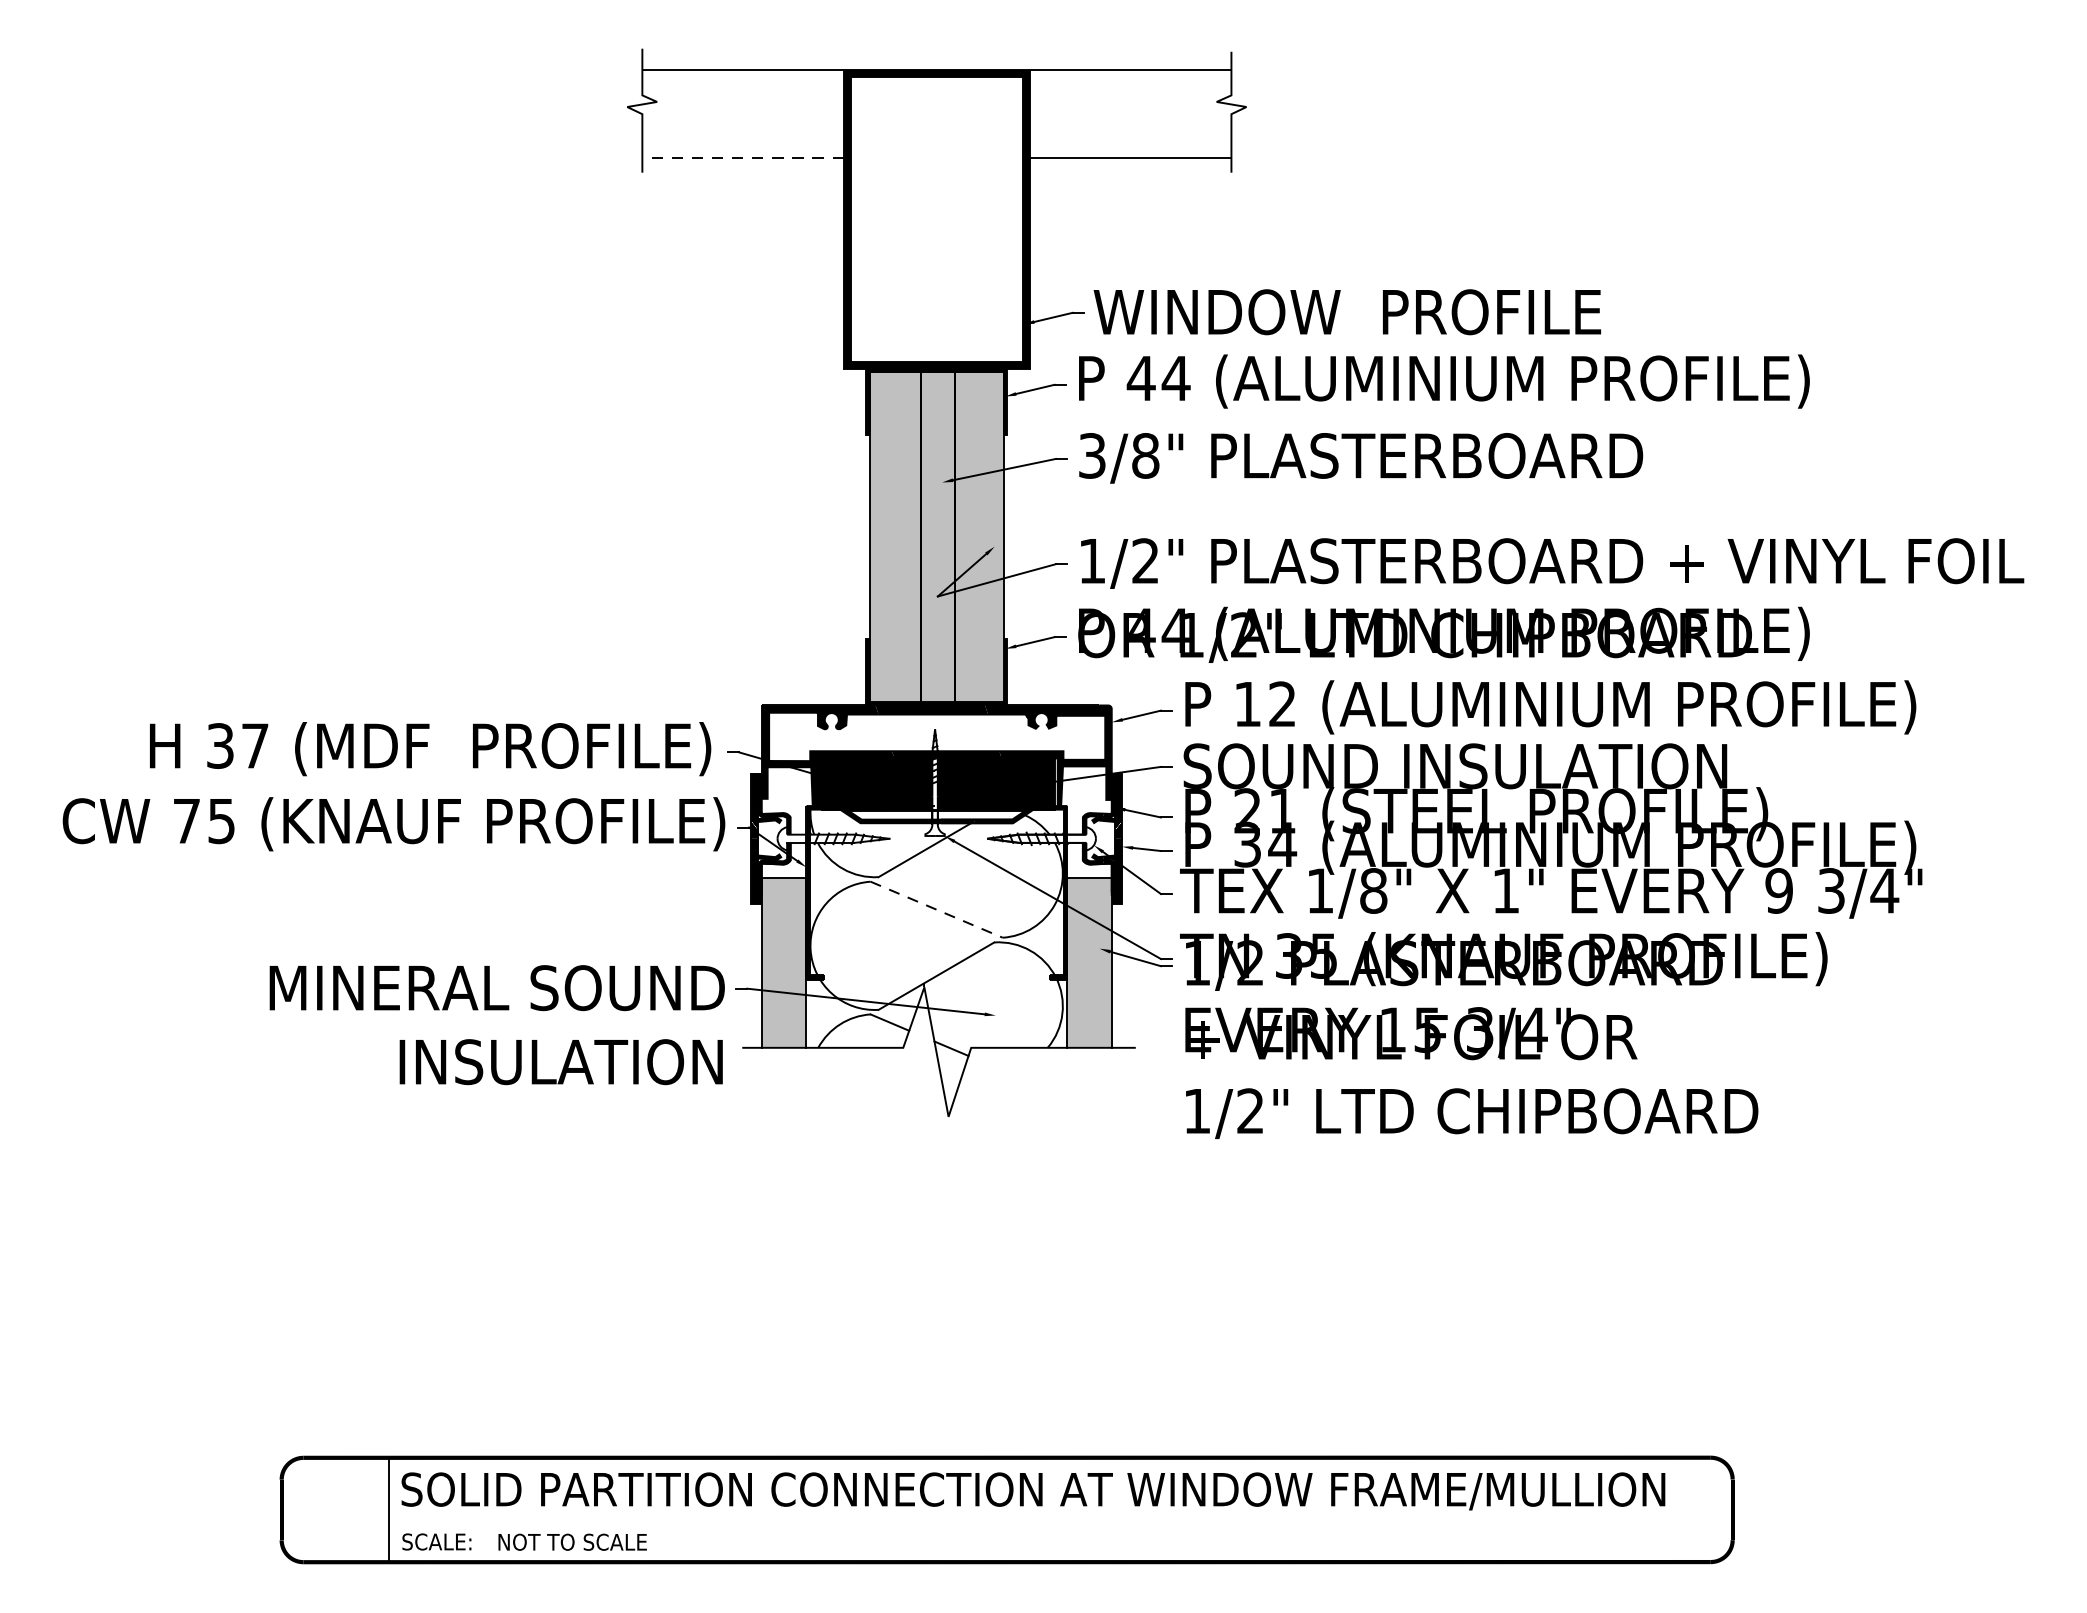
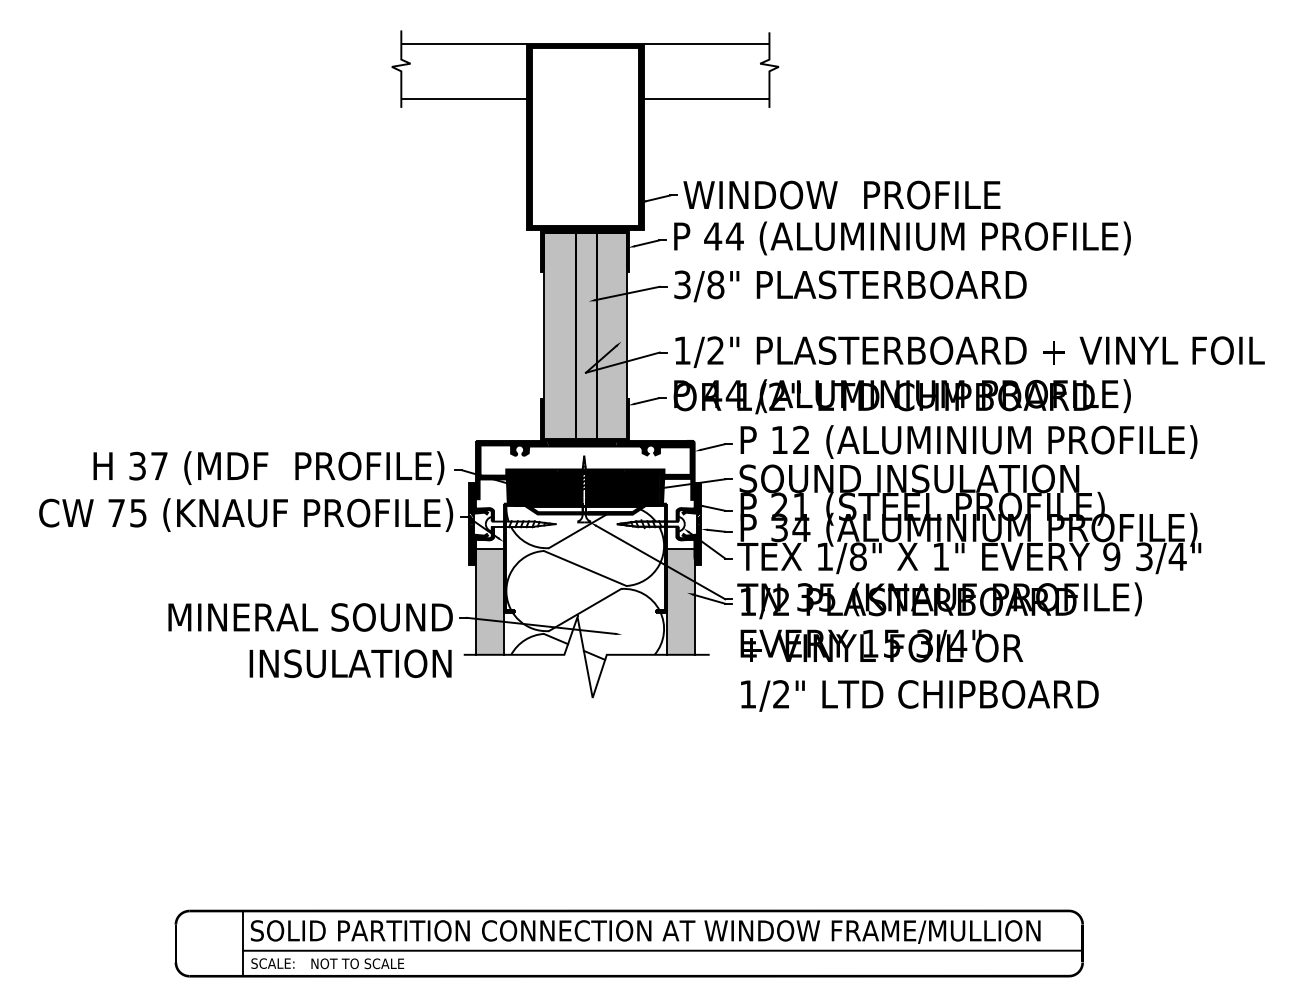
line: (743, 157) -> (464, 98), dashed -> solid
line: (937, 909) -> (585, 568), dashed -> solid
line: (1060, 1520) -> (662, 950), added

